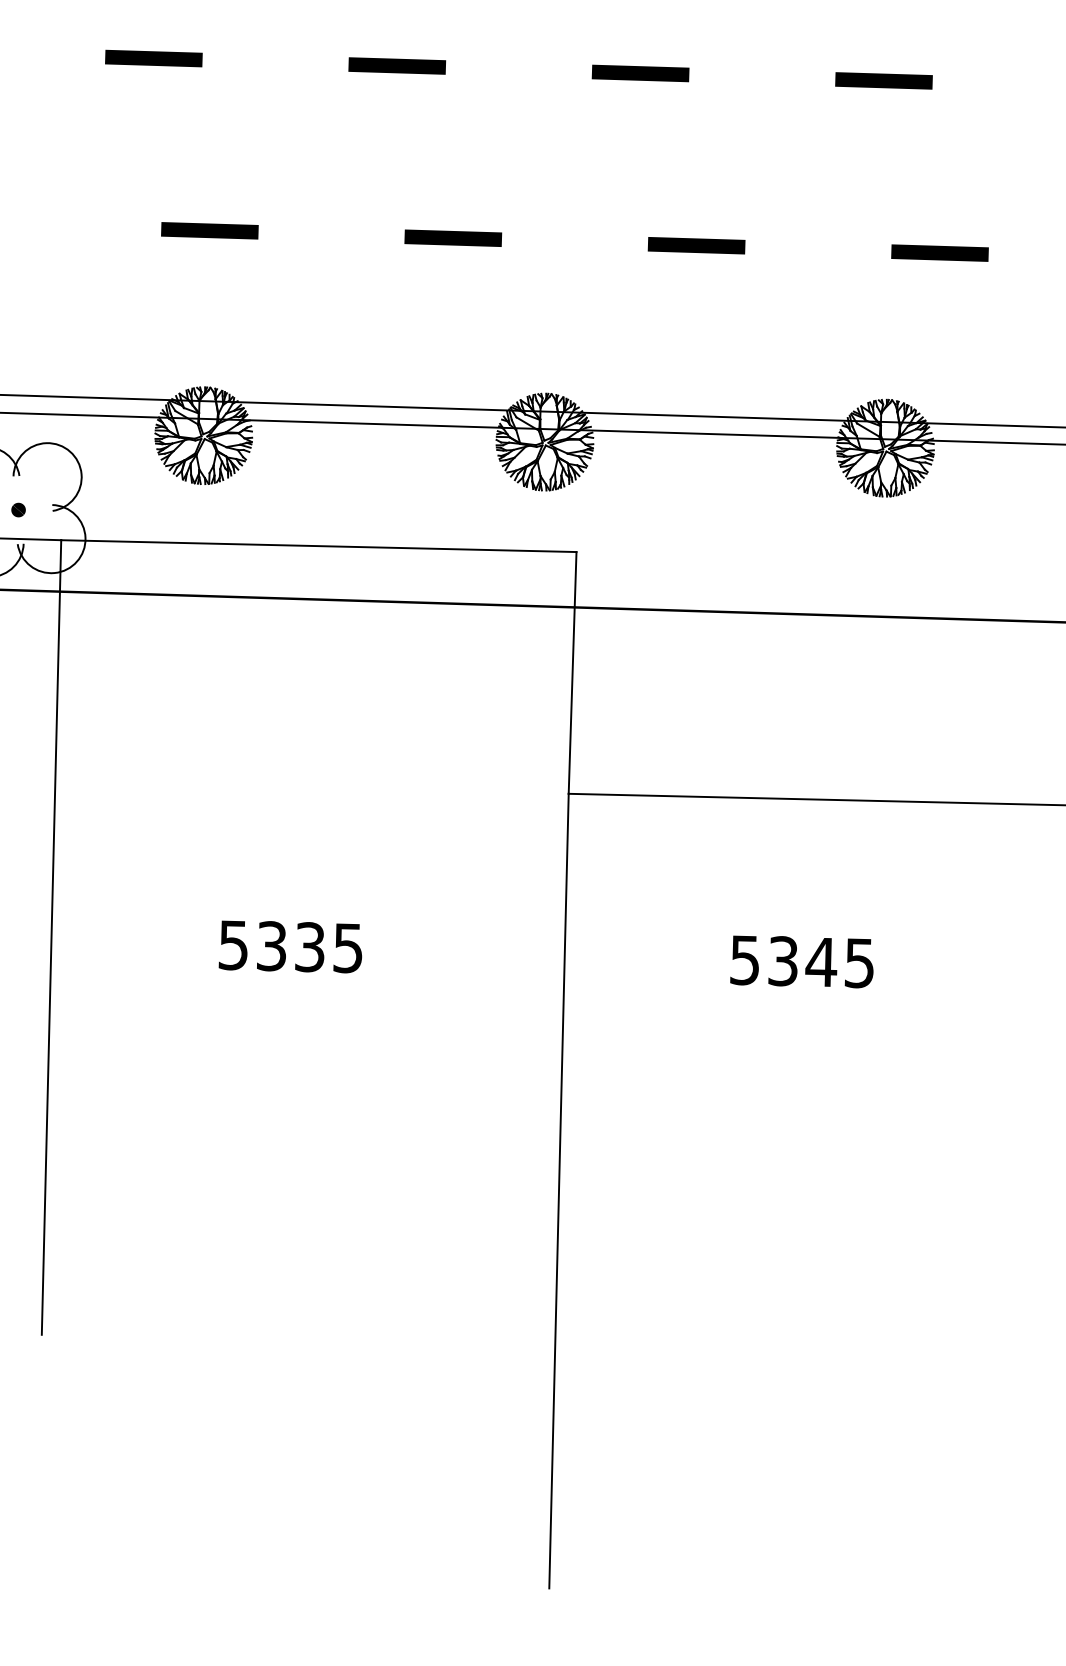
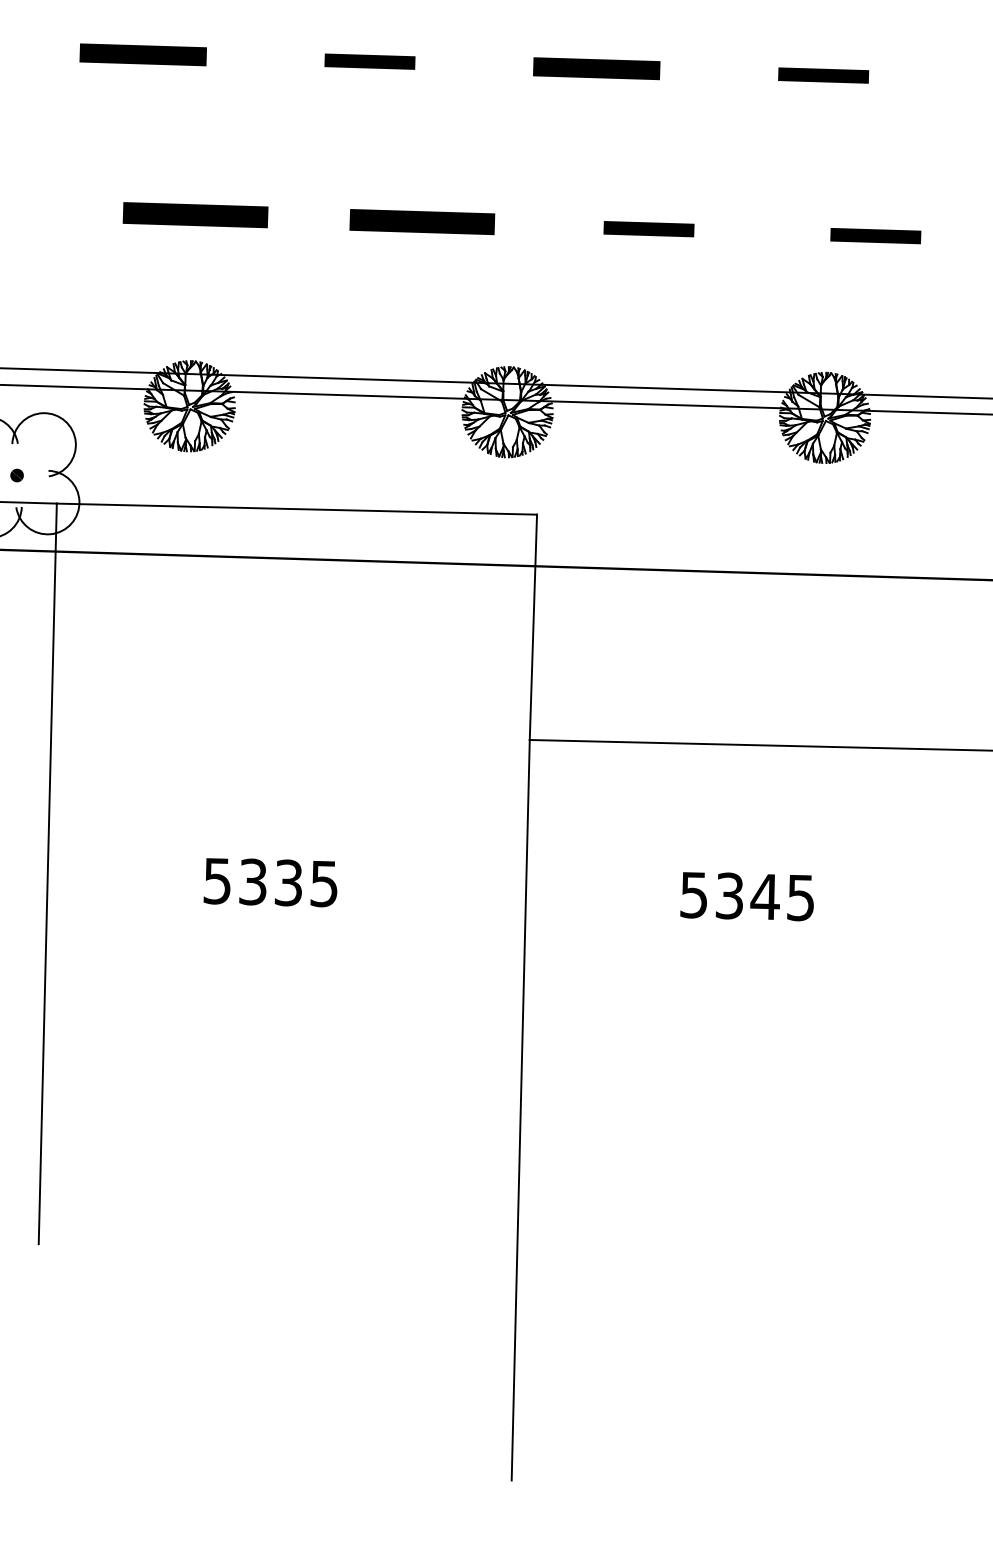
part: (153, 58) -> (142, 54), size x1.4
part: (640, 73) -> (596, 68), size x1.4
part: (208, 231) -> (194, 215), size x1.6
part: (452, 238) -> (421, 222), size x1.6

